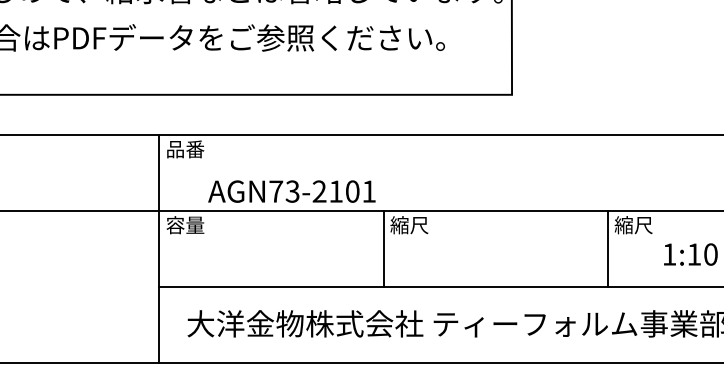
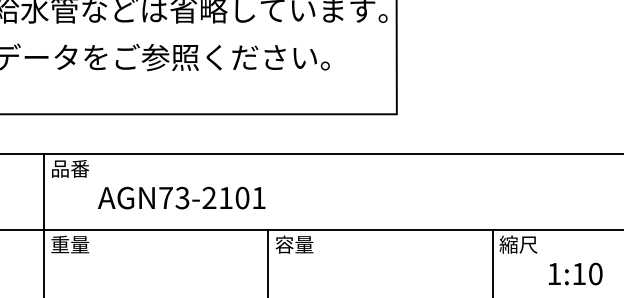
text: (291, 191) -> (181, 197), moved
text: (175, 225) -> (60, 244), 容量 -> 重量
text: (409, 225) -> (294, 244), 縮尺 -> 容量

